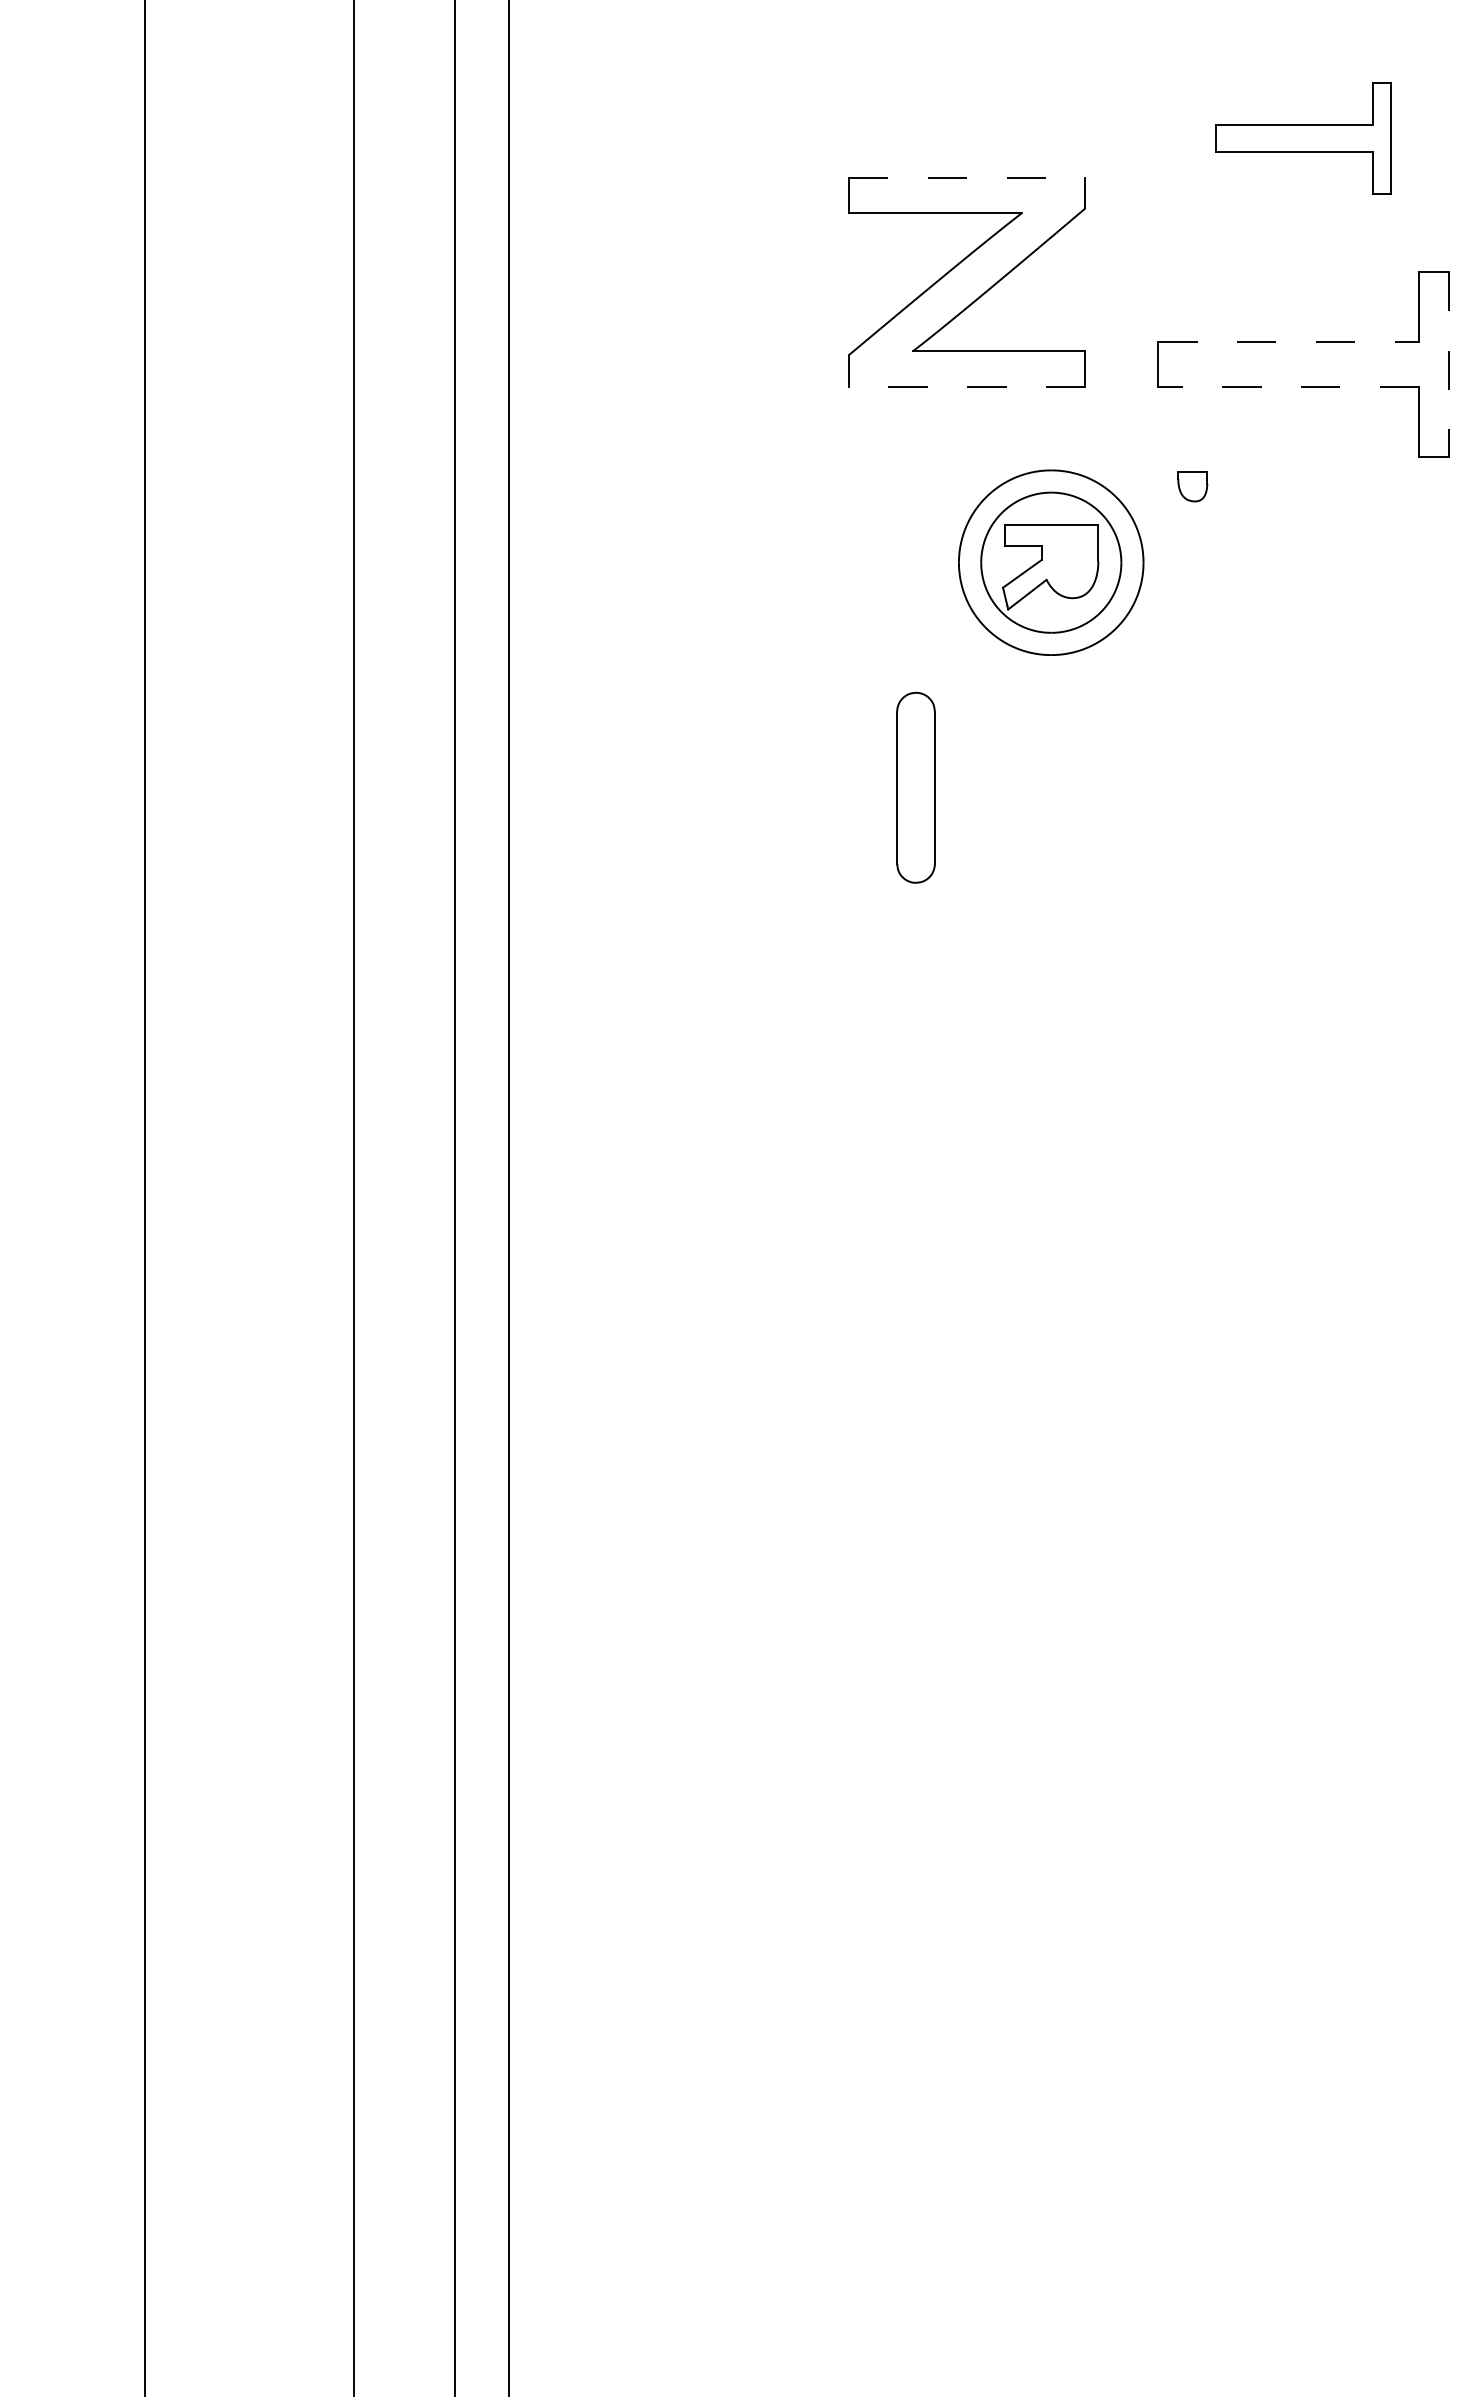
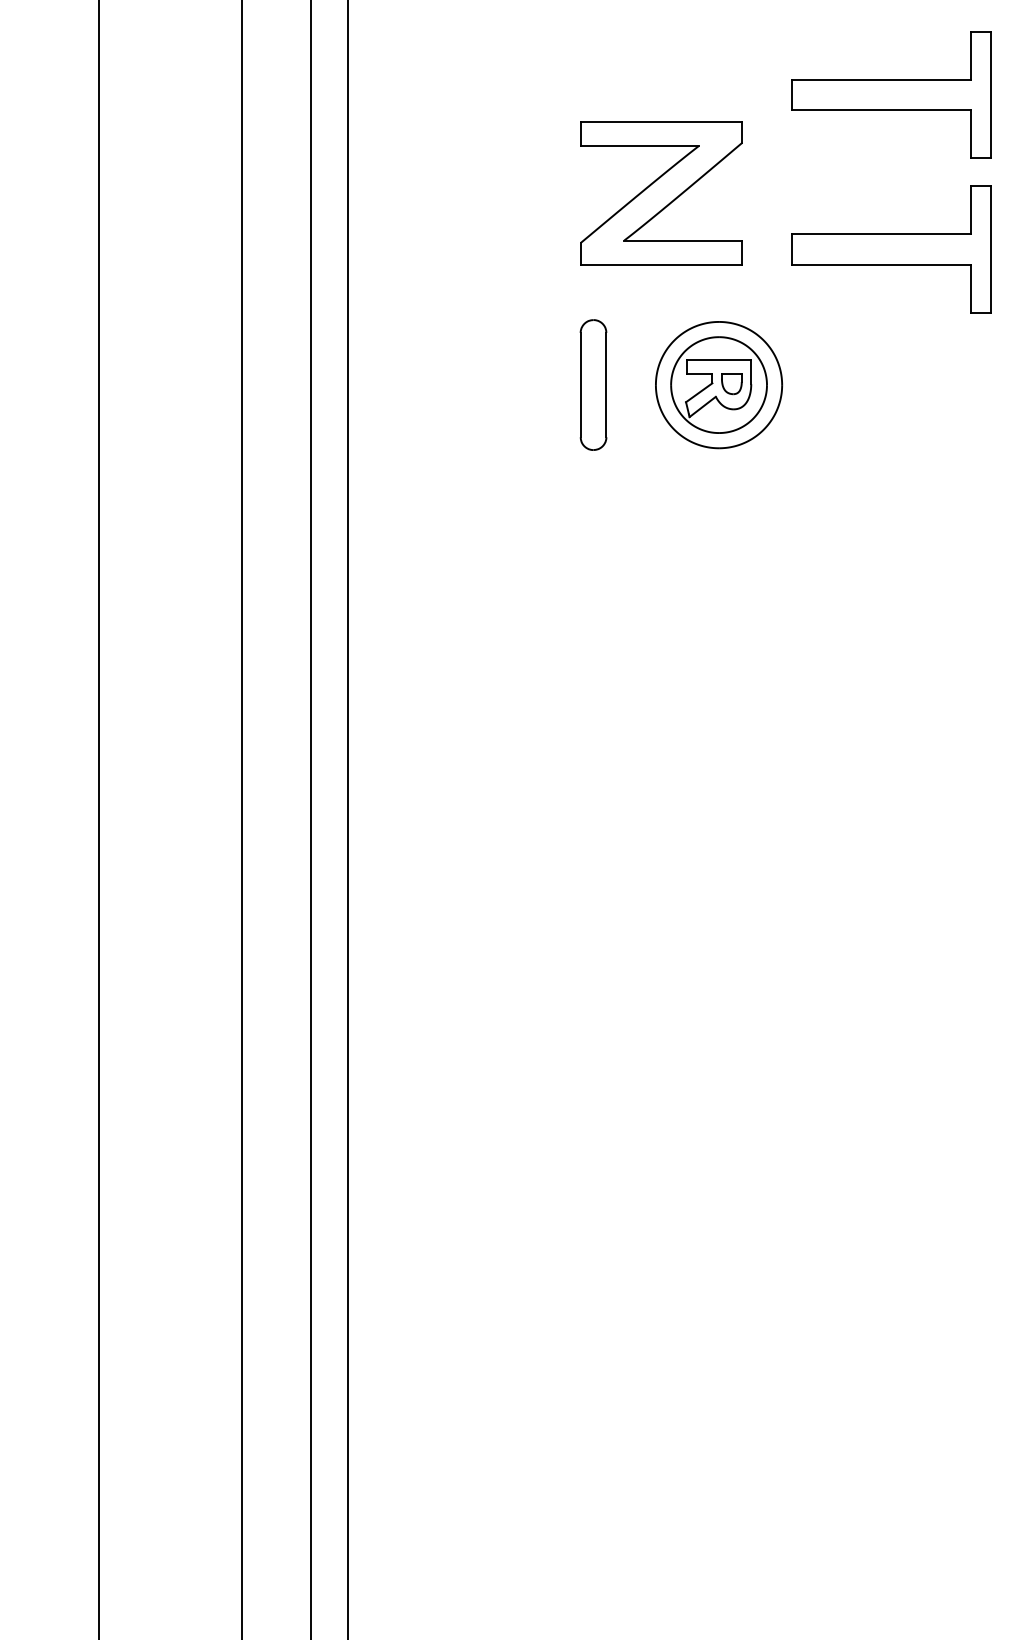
part: (1303, 137) -> (891, 94), size x1.67
line: (967, 178) -> (661, 122), dashed -> solid
line: (1288, 341) -> (881, 233), dashed -> solid
line: (1449, 364) -> (991, 249), dashed -> solid
line: (967, 386) -> (661, 264), dashed -> solid
line: (1287, 386) -> (880, 264), dashed -> solid
part: (1192, 487) -> (731, 384), moved
part: (915, 786) -> (593, 384), moved

